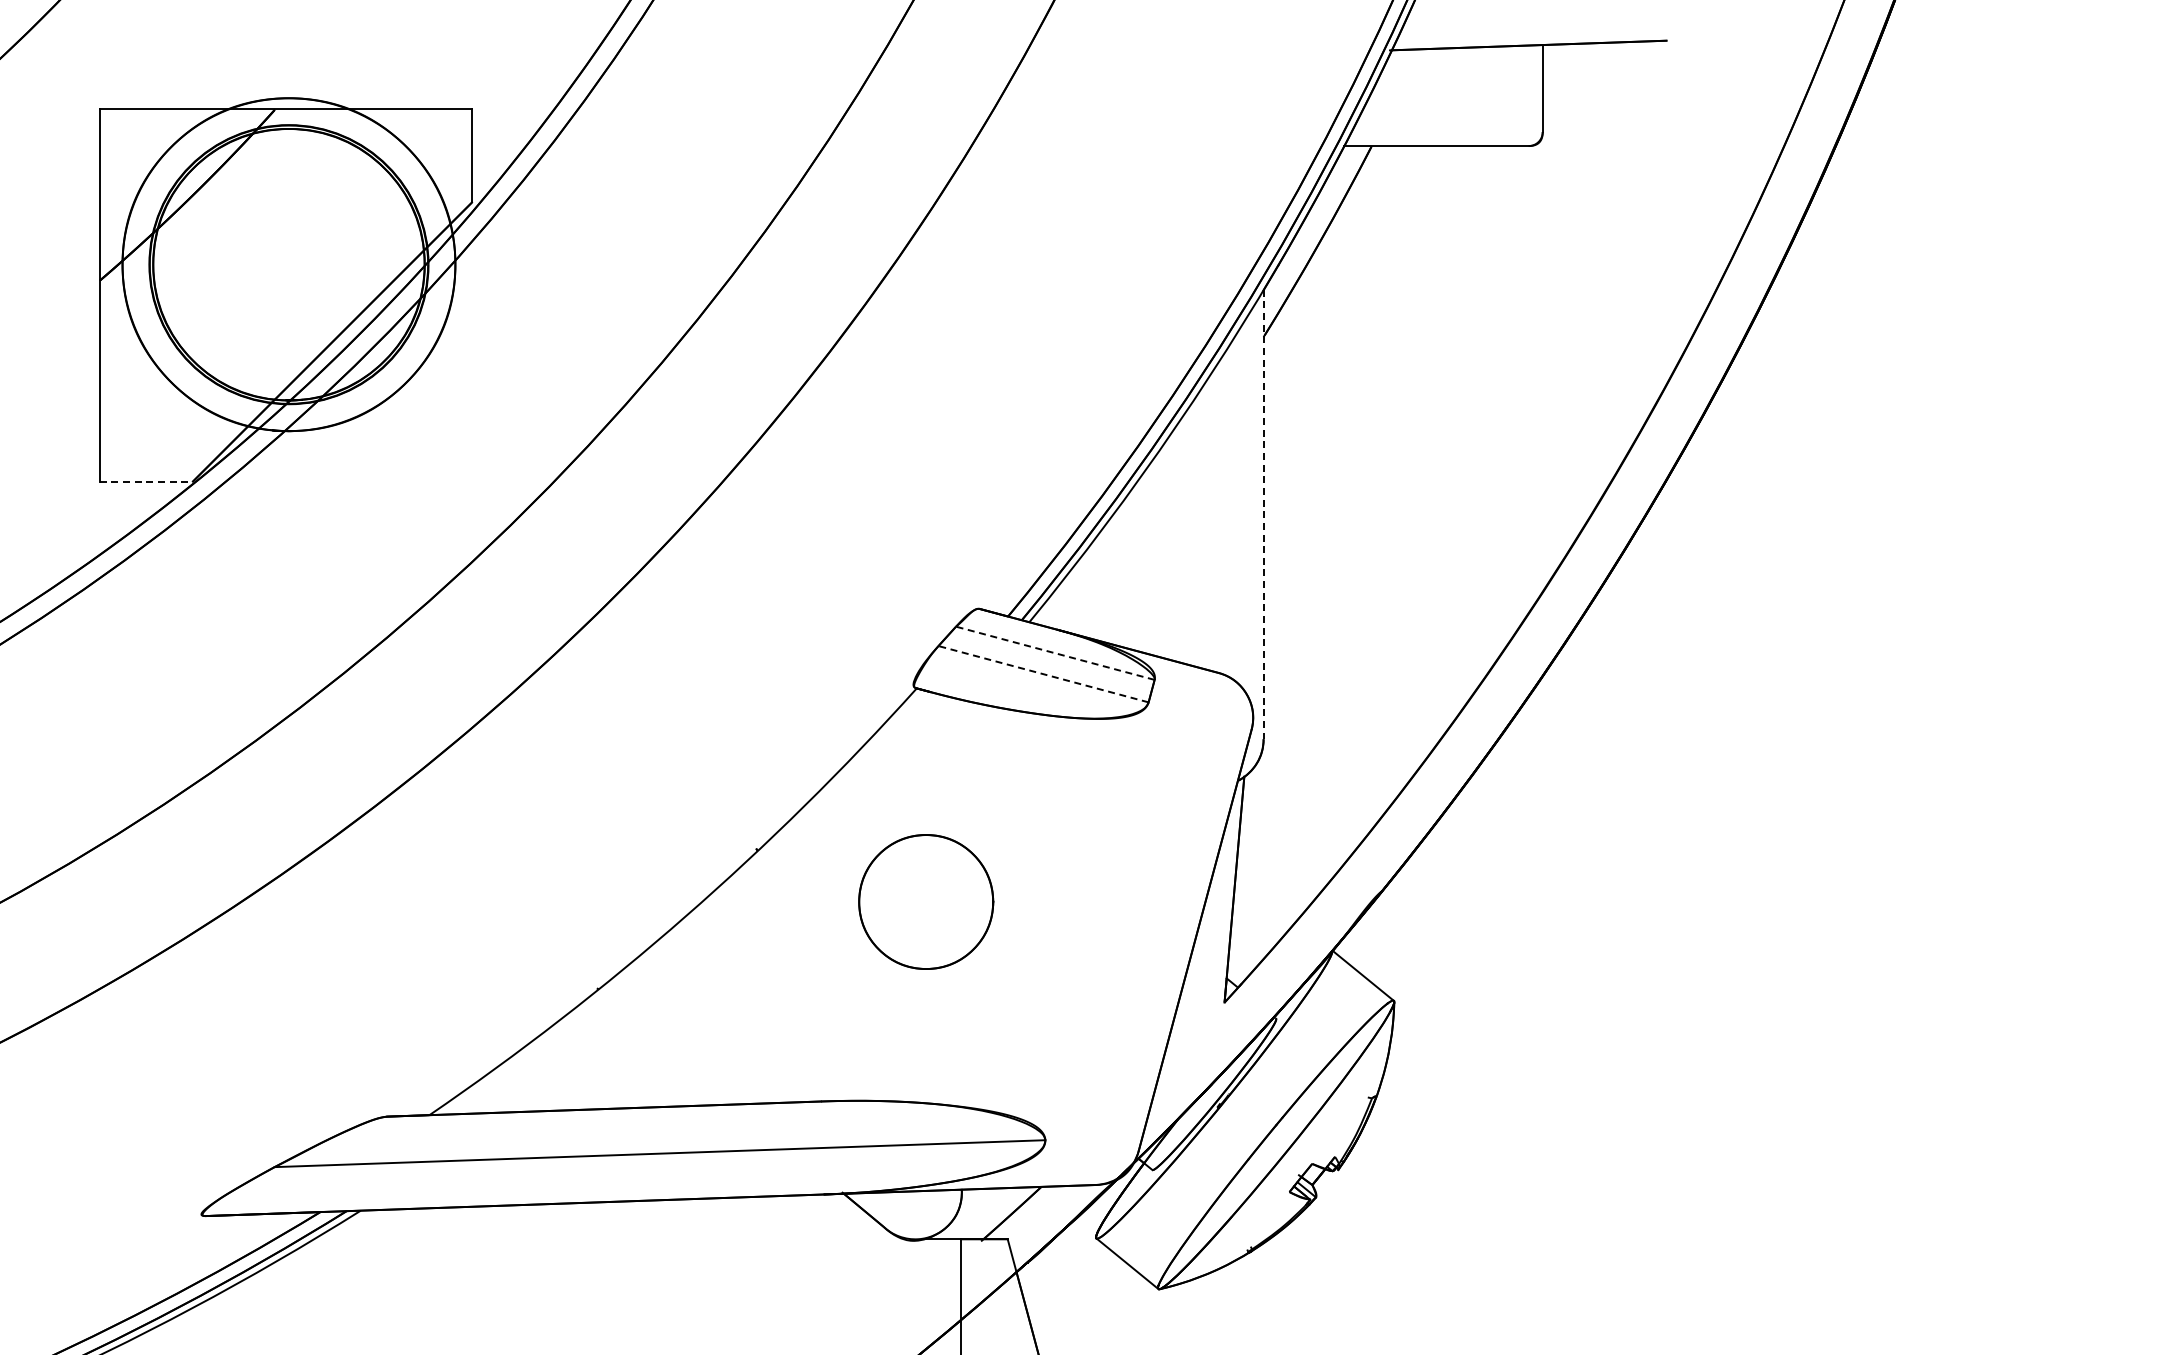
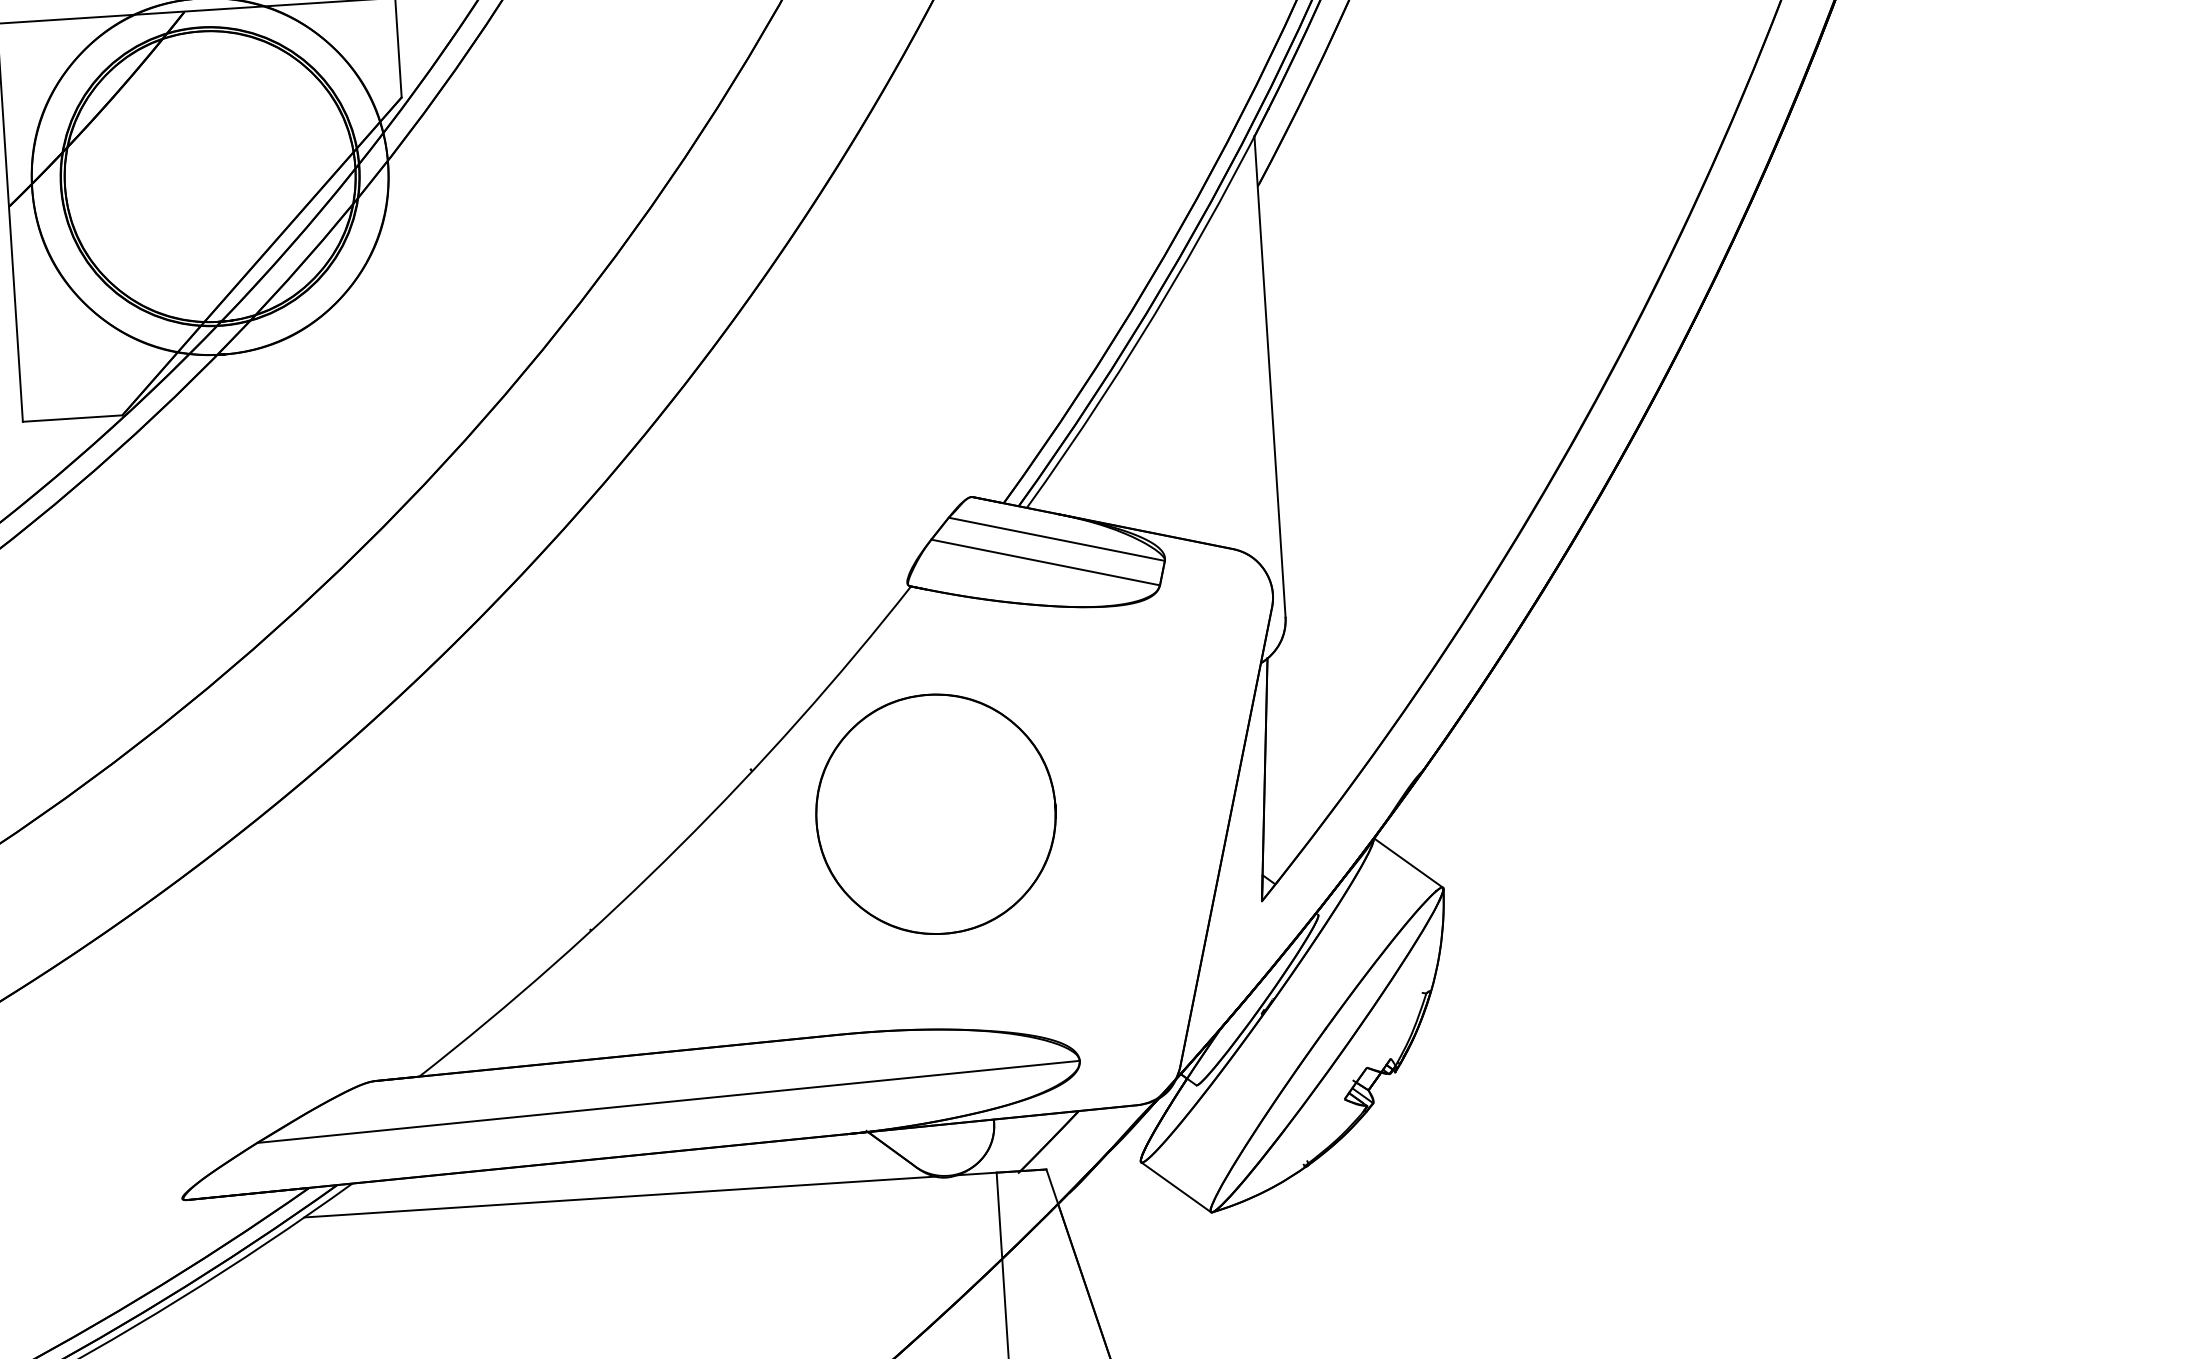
line: (146, 481) -> (72, 418), dashed -> solid
line: (1263, 514) -> (1269, 376), dashed -> solid
line: (1055, 653) -> (1057, 539), dashed -> solid
line: (1043, 674) -> (1045, 562), dashed -> solid
part: (925, 901) -> (935, 813), size x1.67
line: (610, 1239) -> (621, 1197), added

